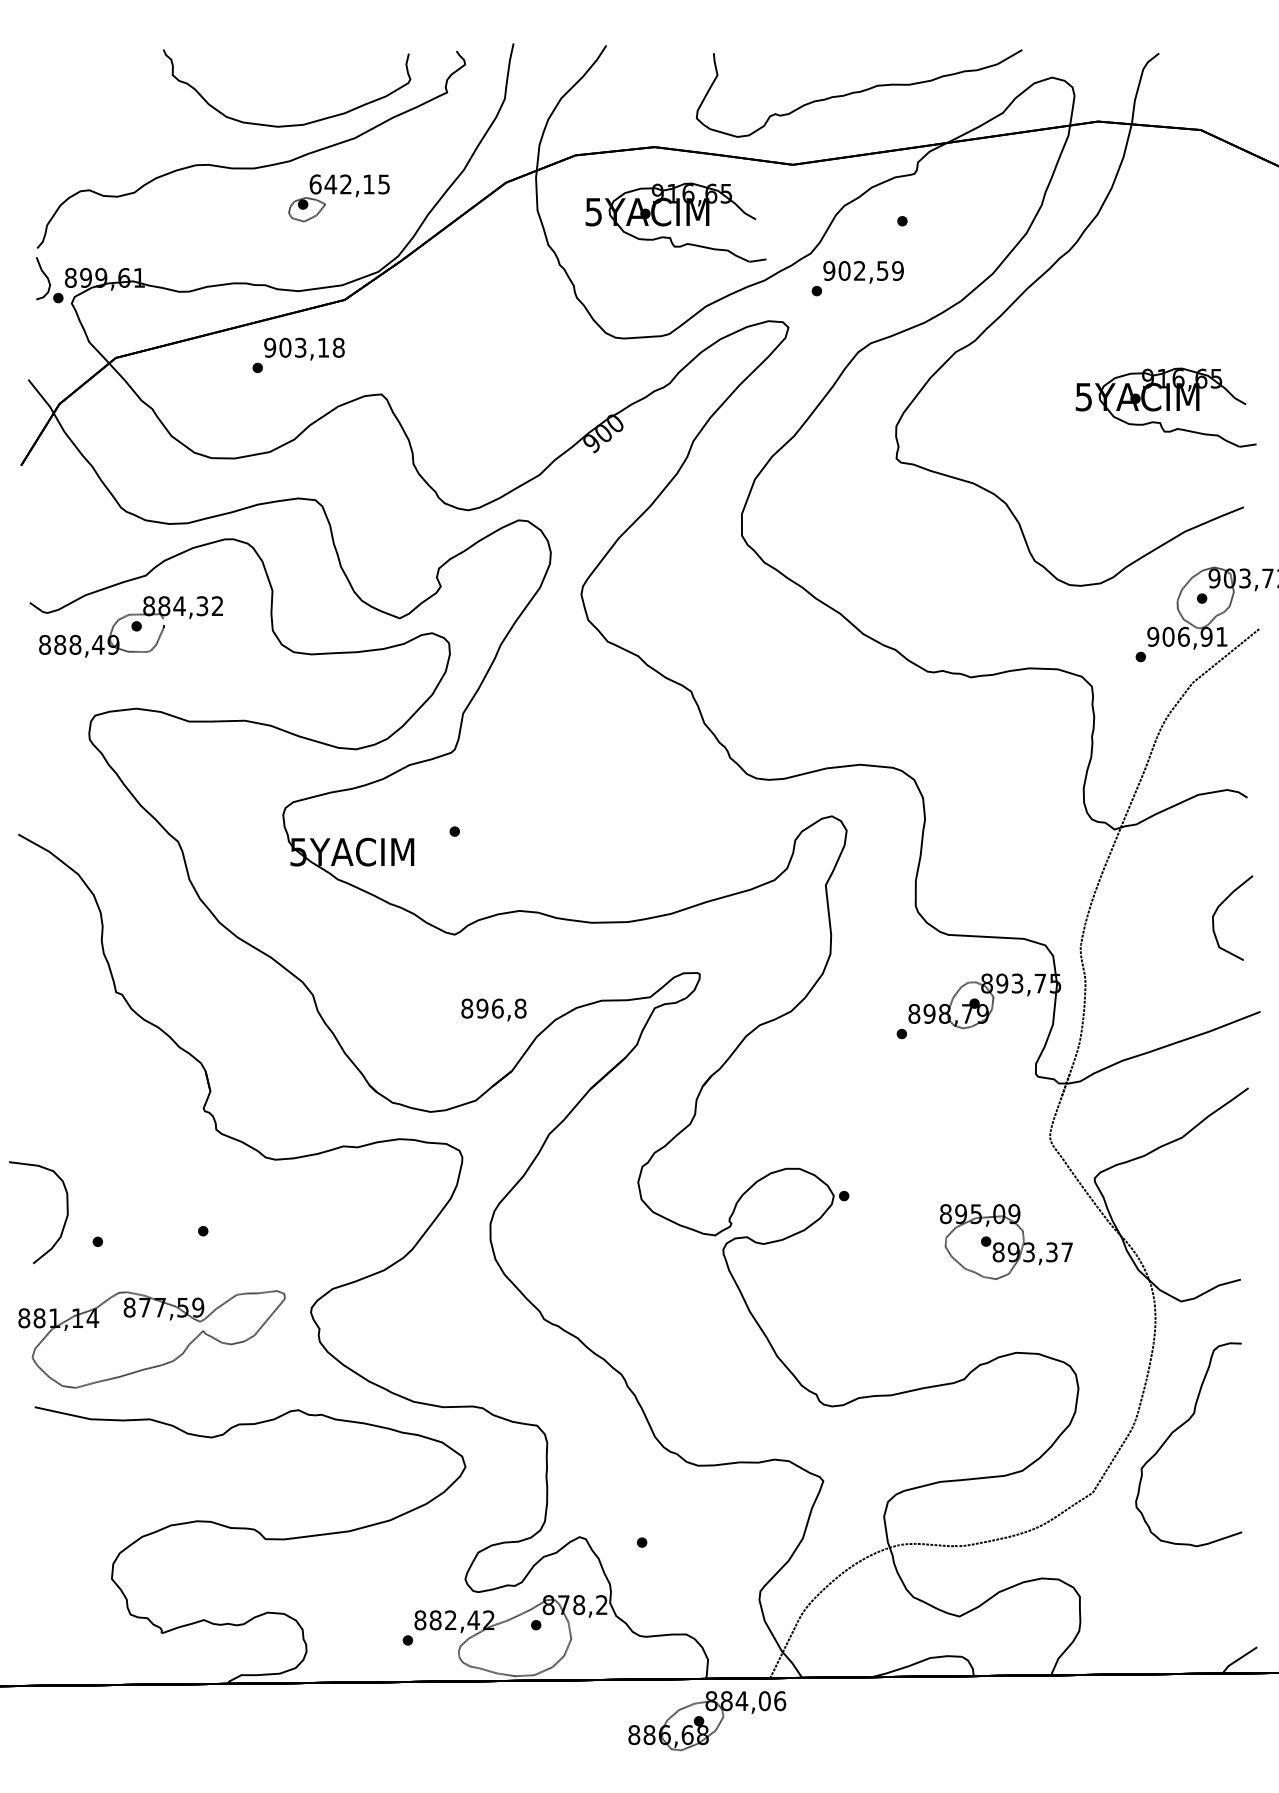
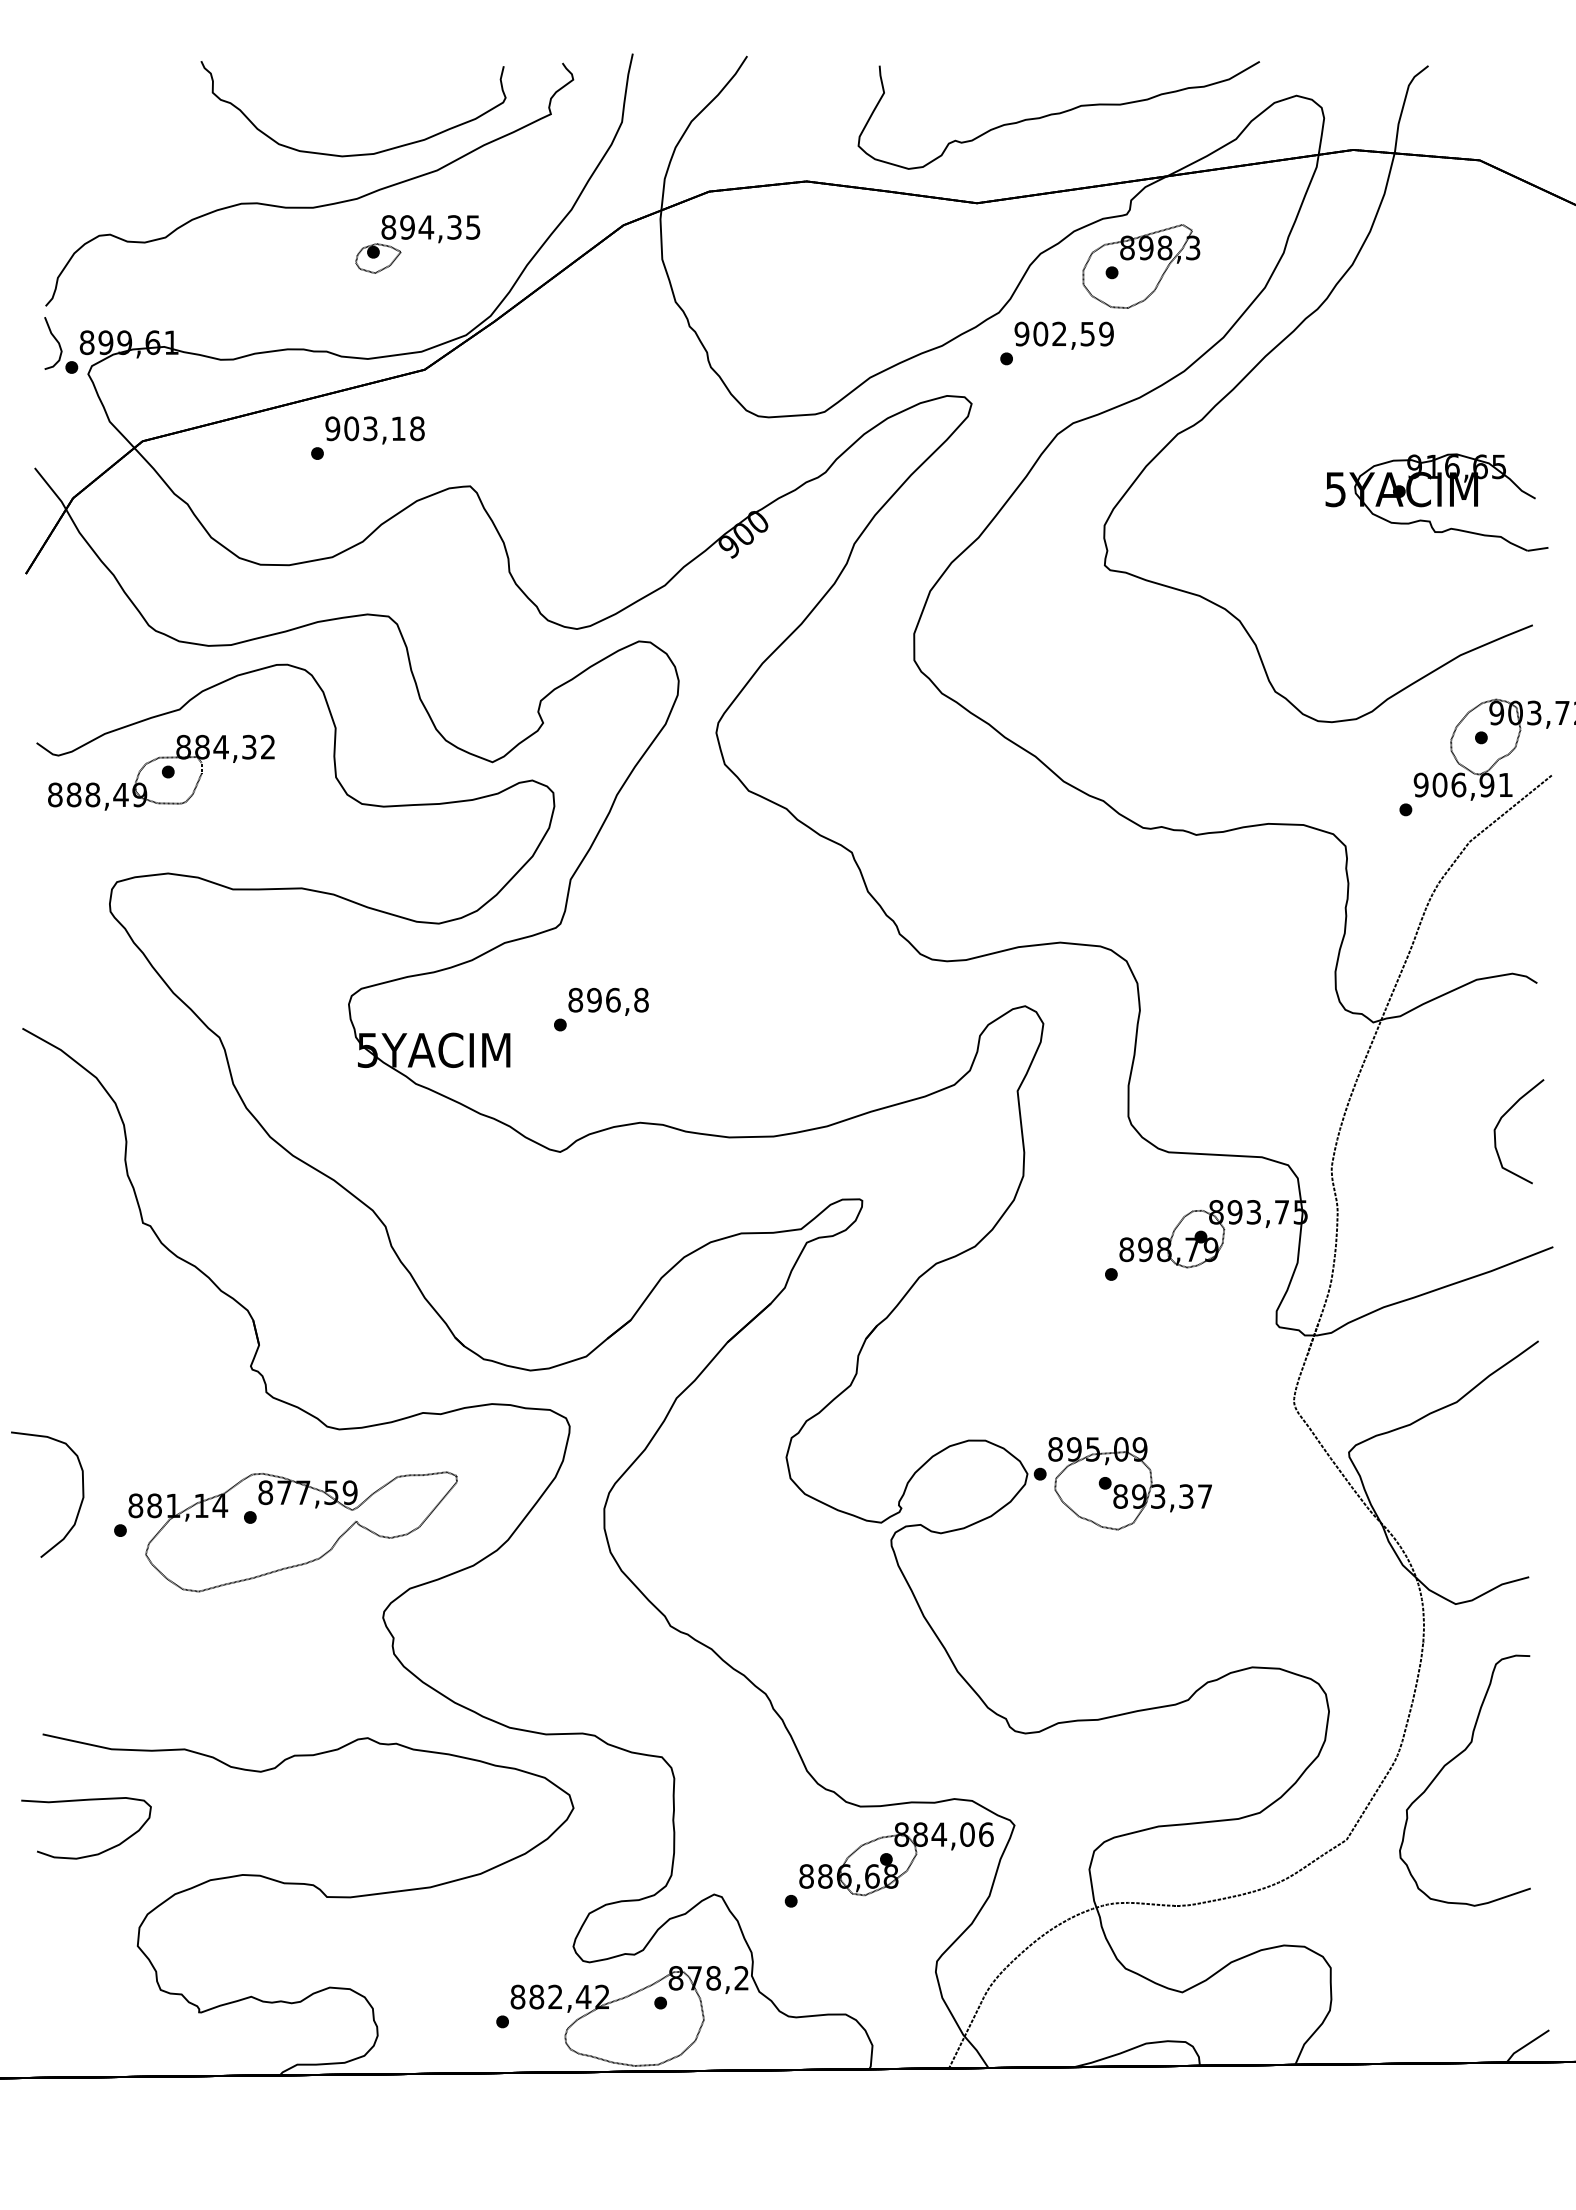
text: (342, 184) -> (421, 227), 642,15 -> 894,35
part: (926, 216) -> (1141, 266), added
part: (675, 222) -> (832, 274), removed
text: (493, 1009) -> (608, 1001), moved
part: (1005, 1241) -> (1129, 1483), moved
part: (151, 1339) -> (292, 1531), moved
curve: (74, 1504) -> (91, 1854), added
part: (707, 1721) -> (896, 1859), moved

